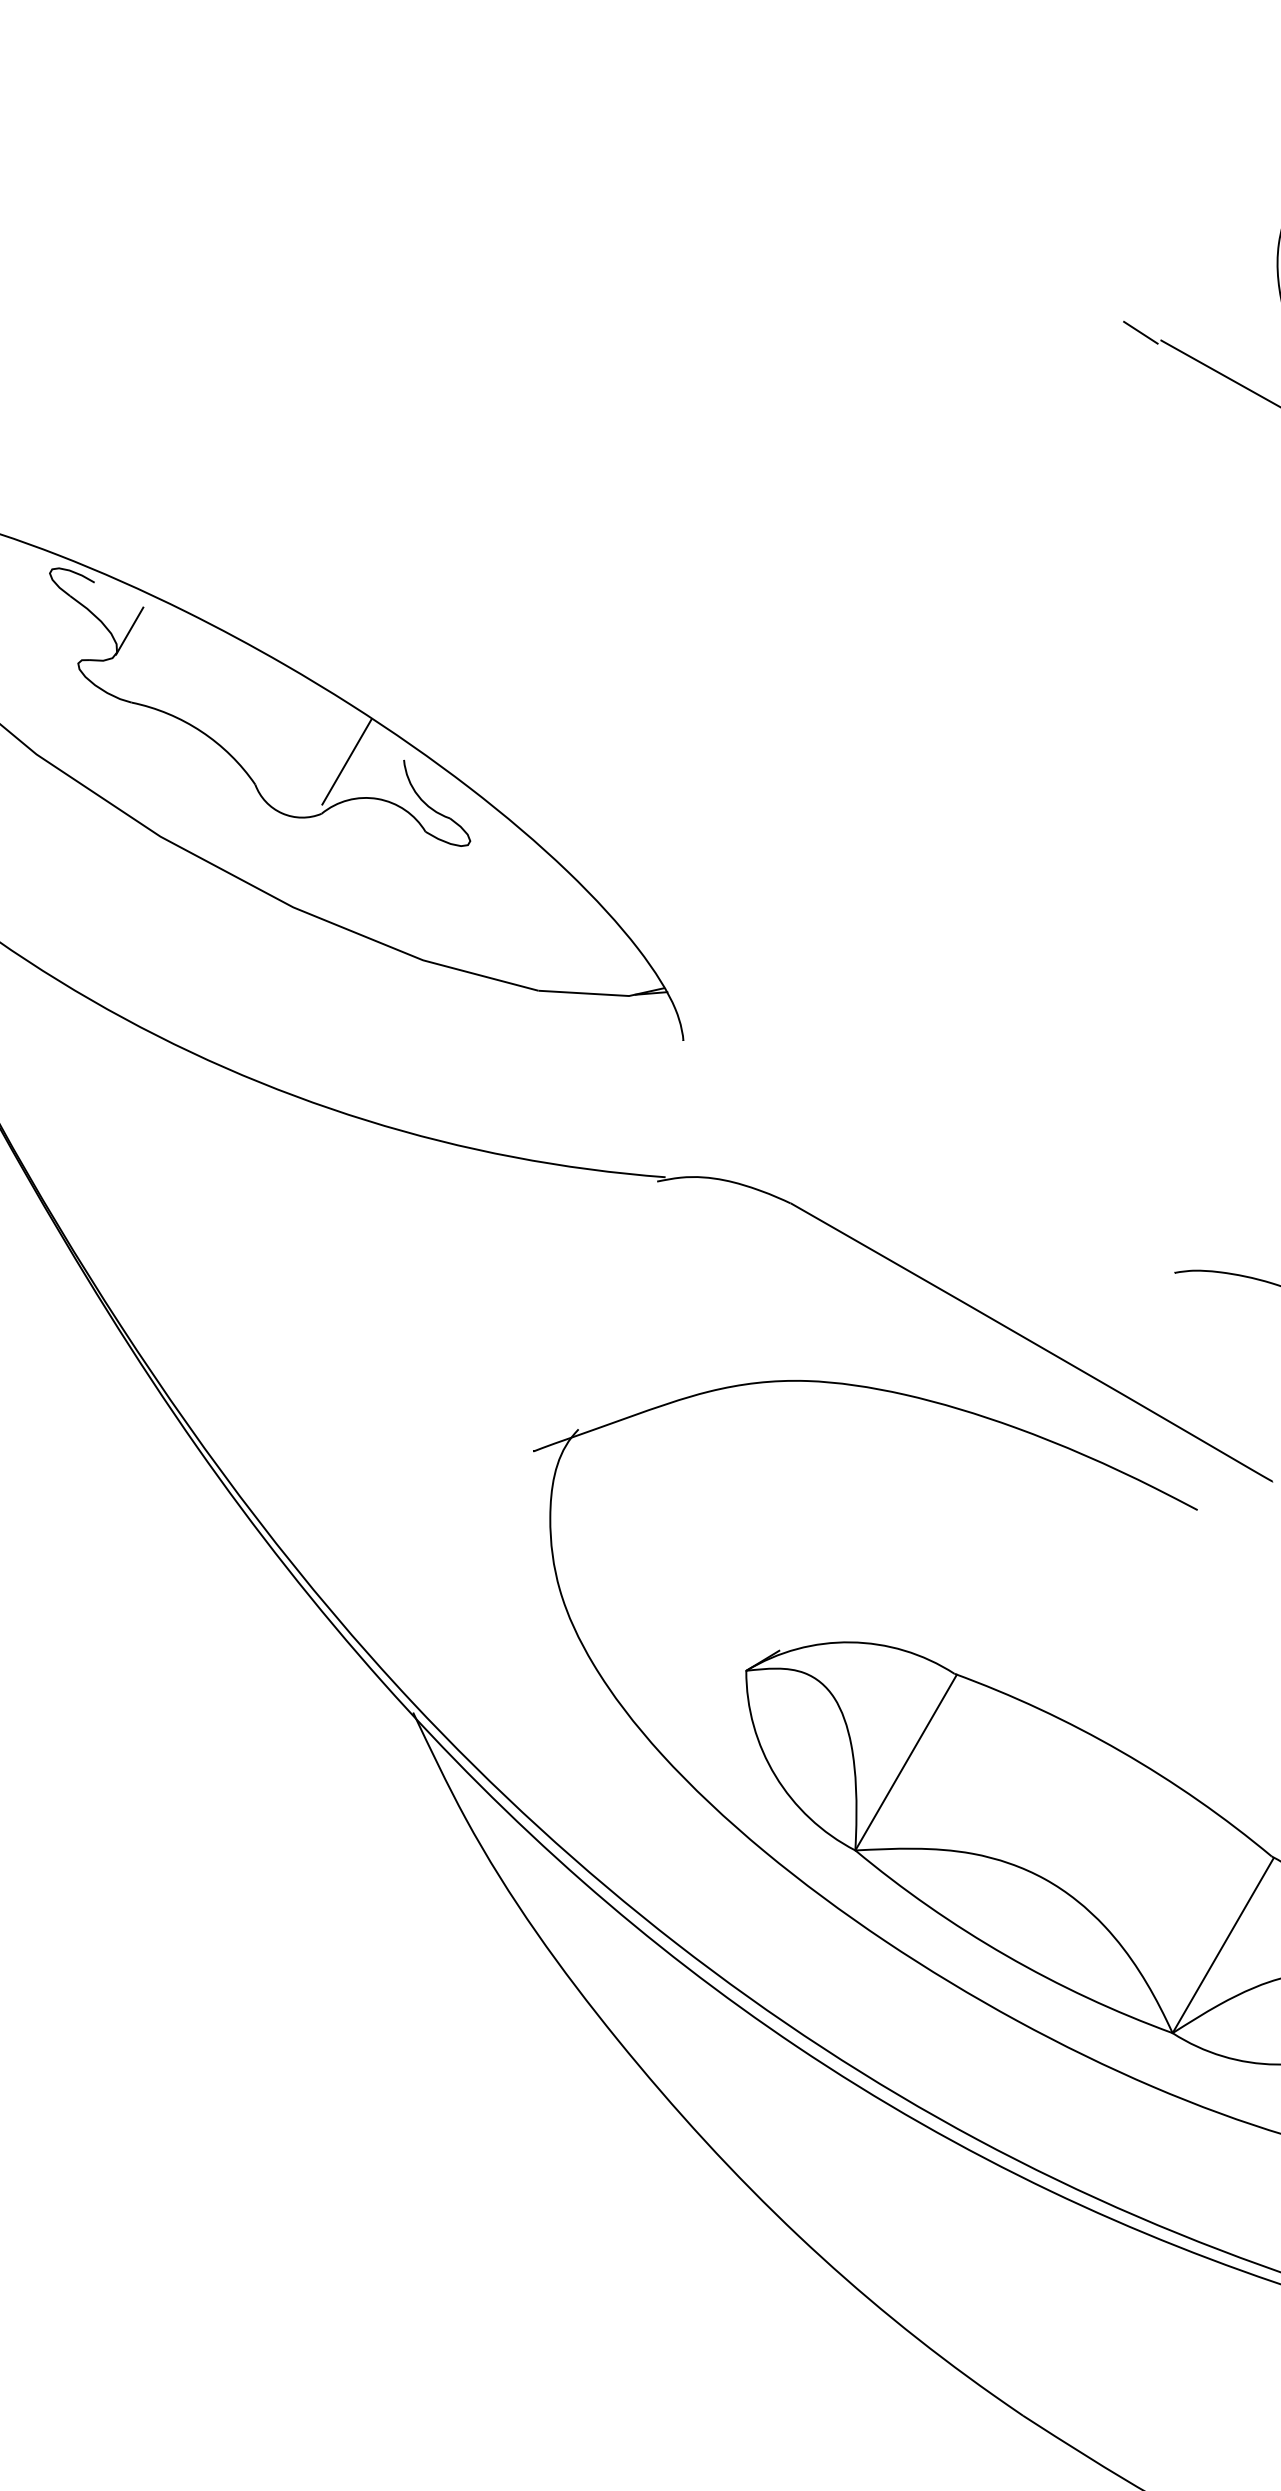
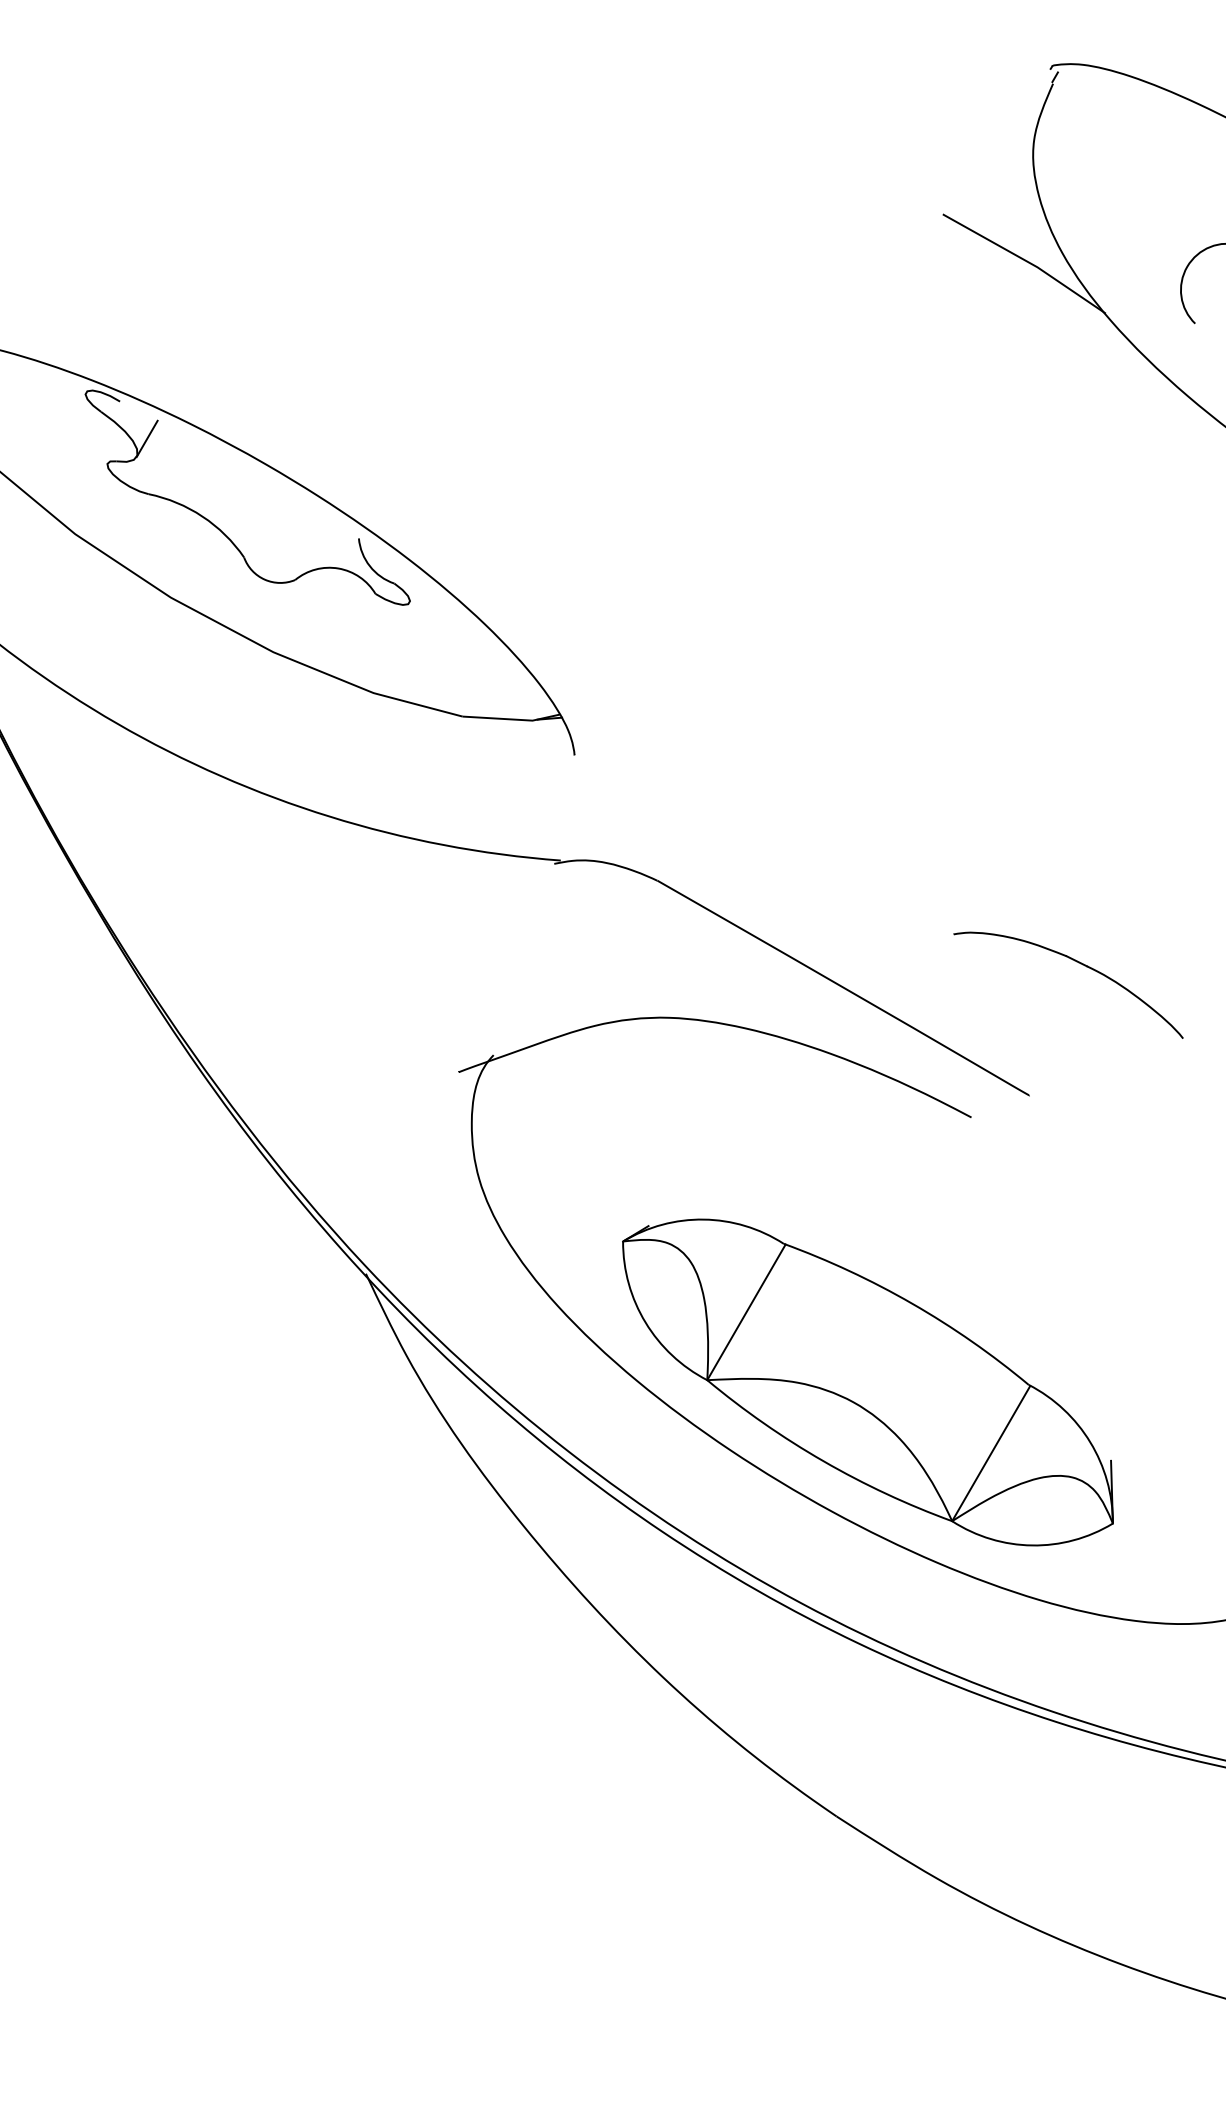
line: (1140, 332) -> (927, 208), removed
line: (346, 761) -> (314, 539), removed

